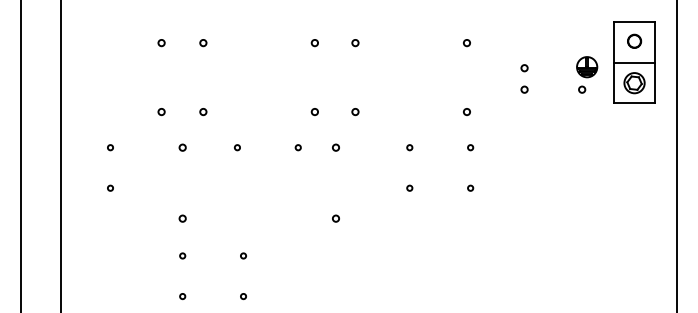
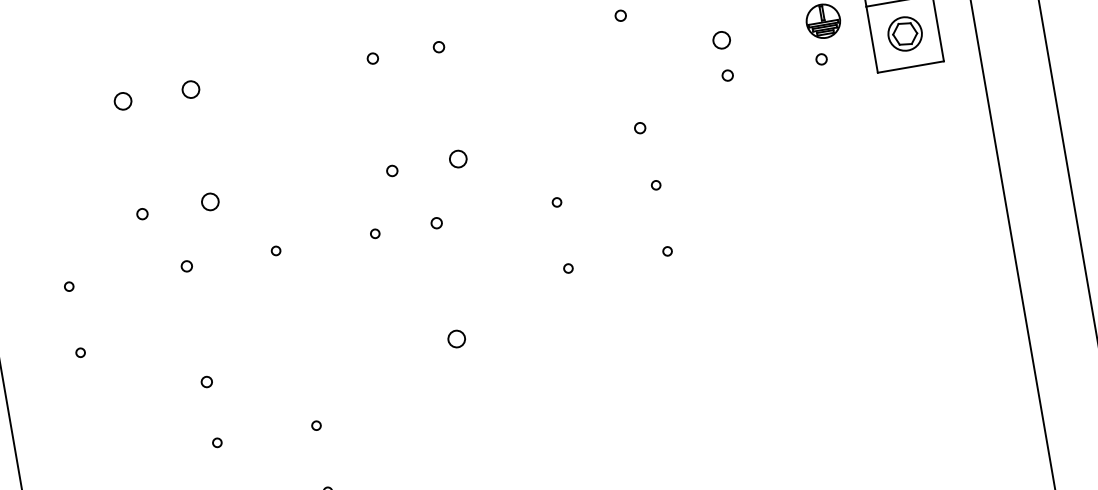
circle: (161, 43) -> (122, 102), size x1.6
circle: (203, 43) -> (191, 90), size x1.6
circle: (524, 68) -> (721, 41), size x1.6
circle: (203, 112) -> (210, 203), size x1.6
circle: (355, 112) -> (458, 160), size x1.6
circle: (335, 218) -> (455, 338), size x1.6

